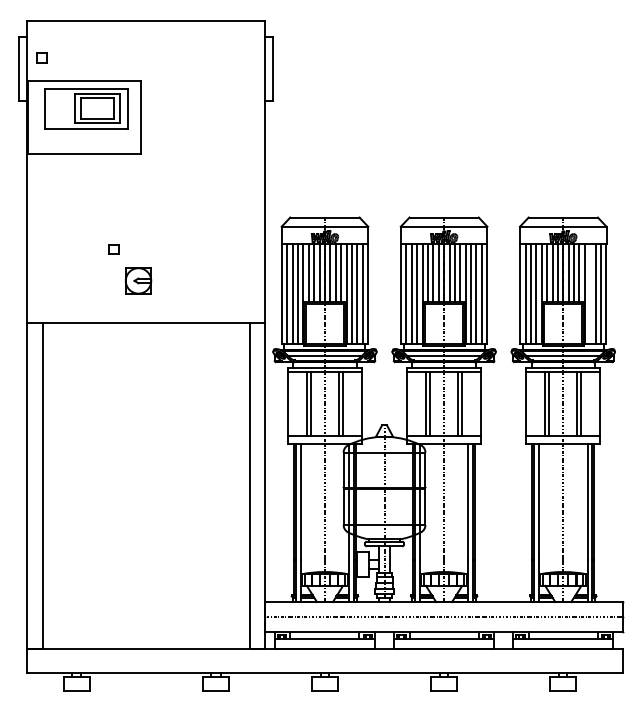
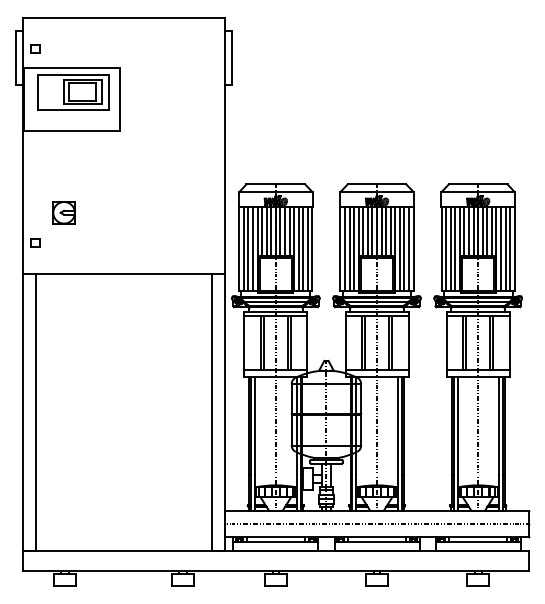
part: (113, 249) -> (35, 243), moved
part: (138, 280) -> (64, 212), moved
line: (590, 293) -> (501, 248), added

